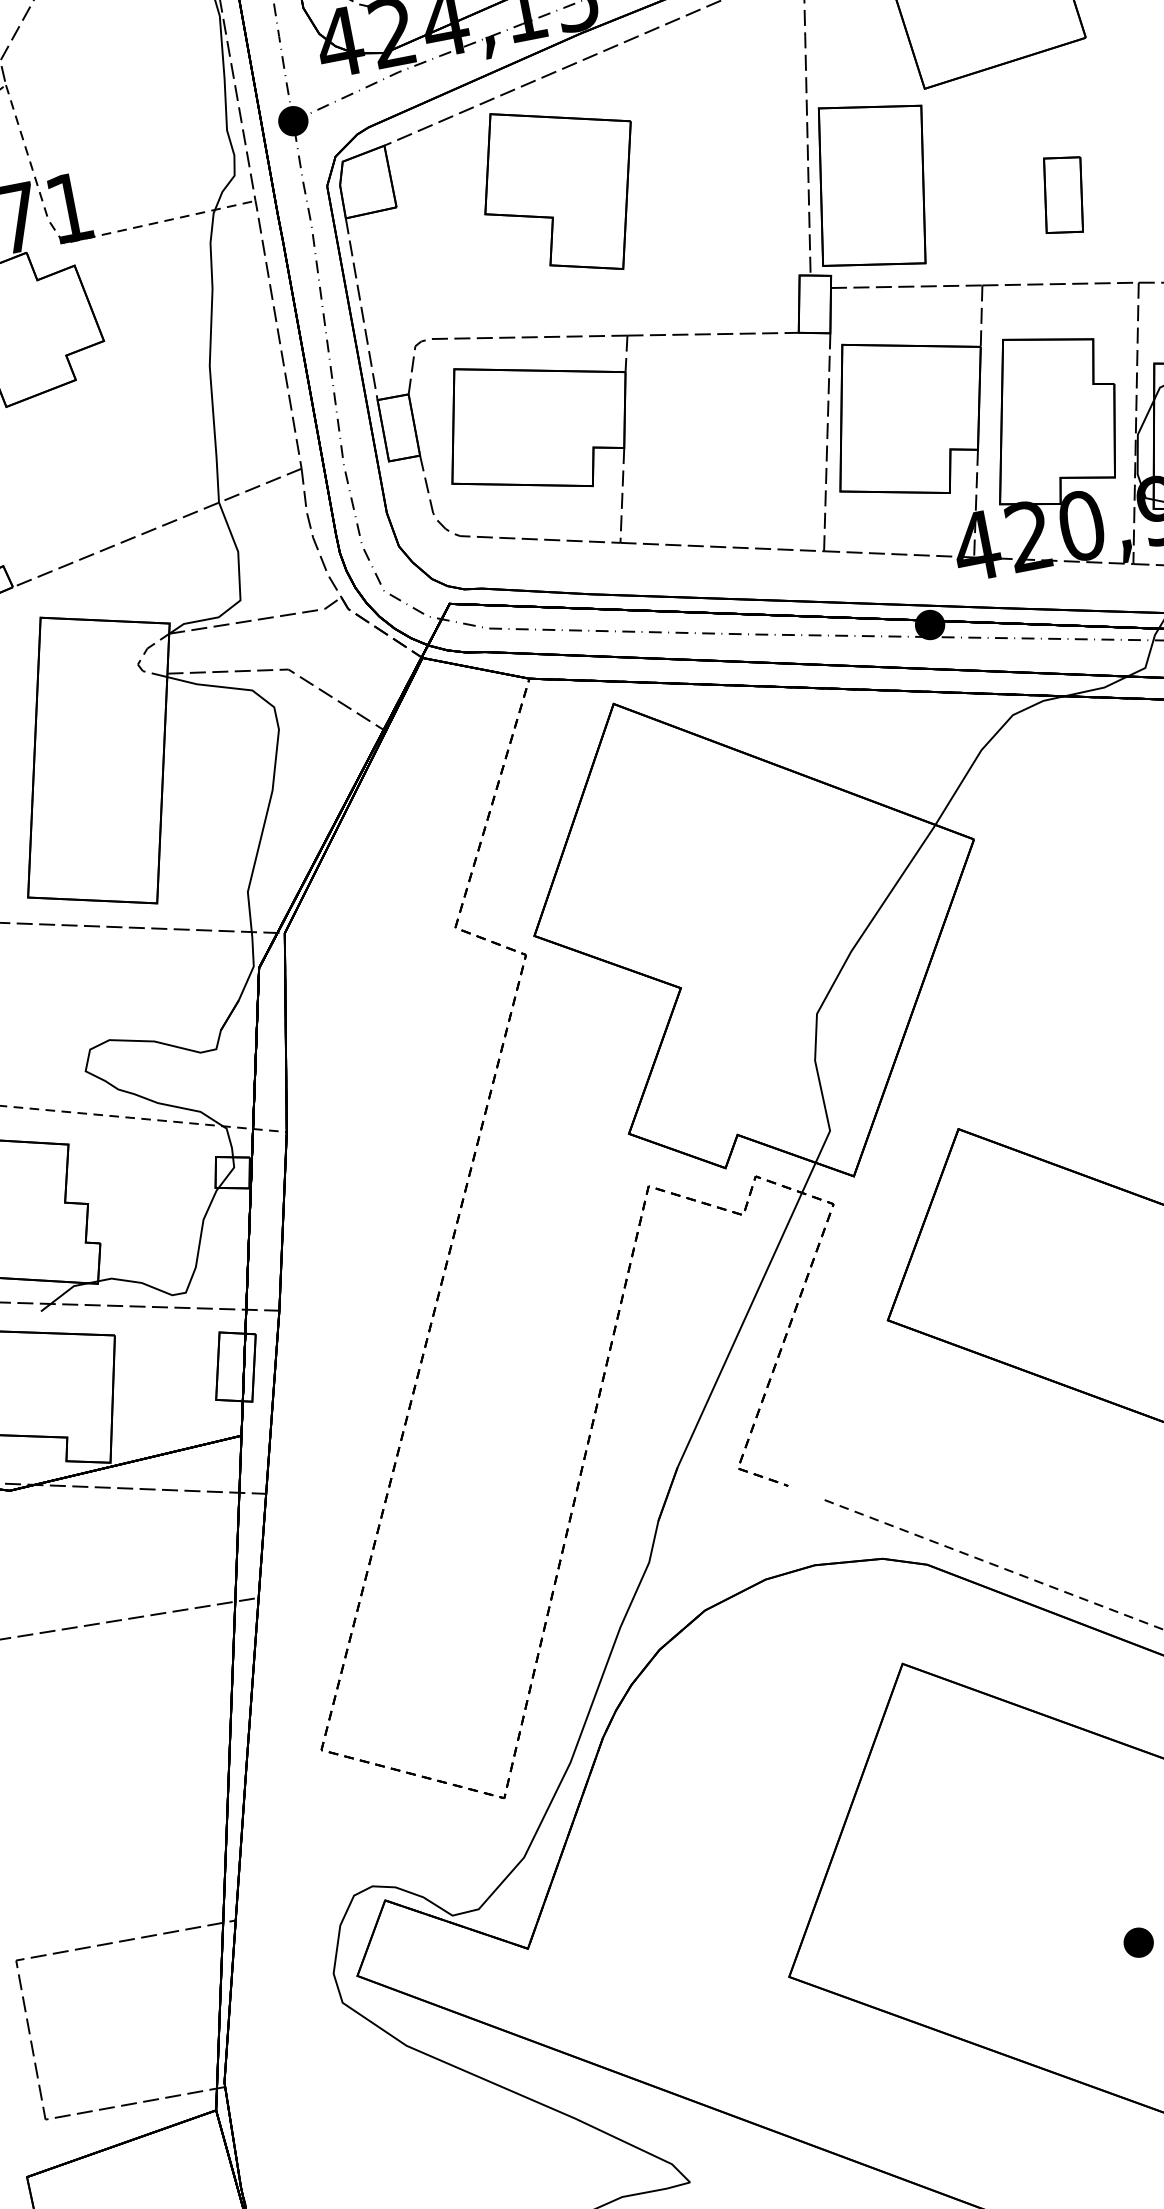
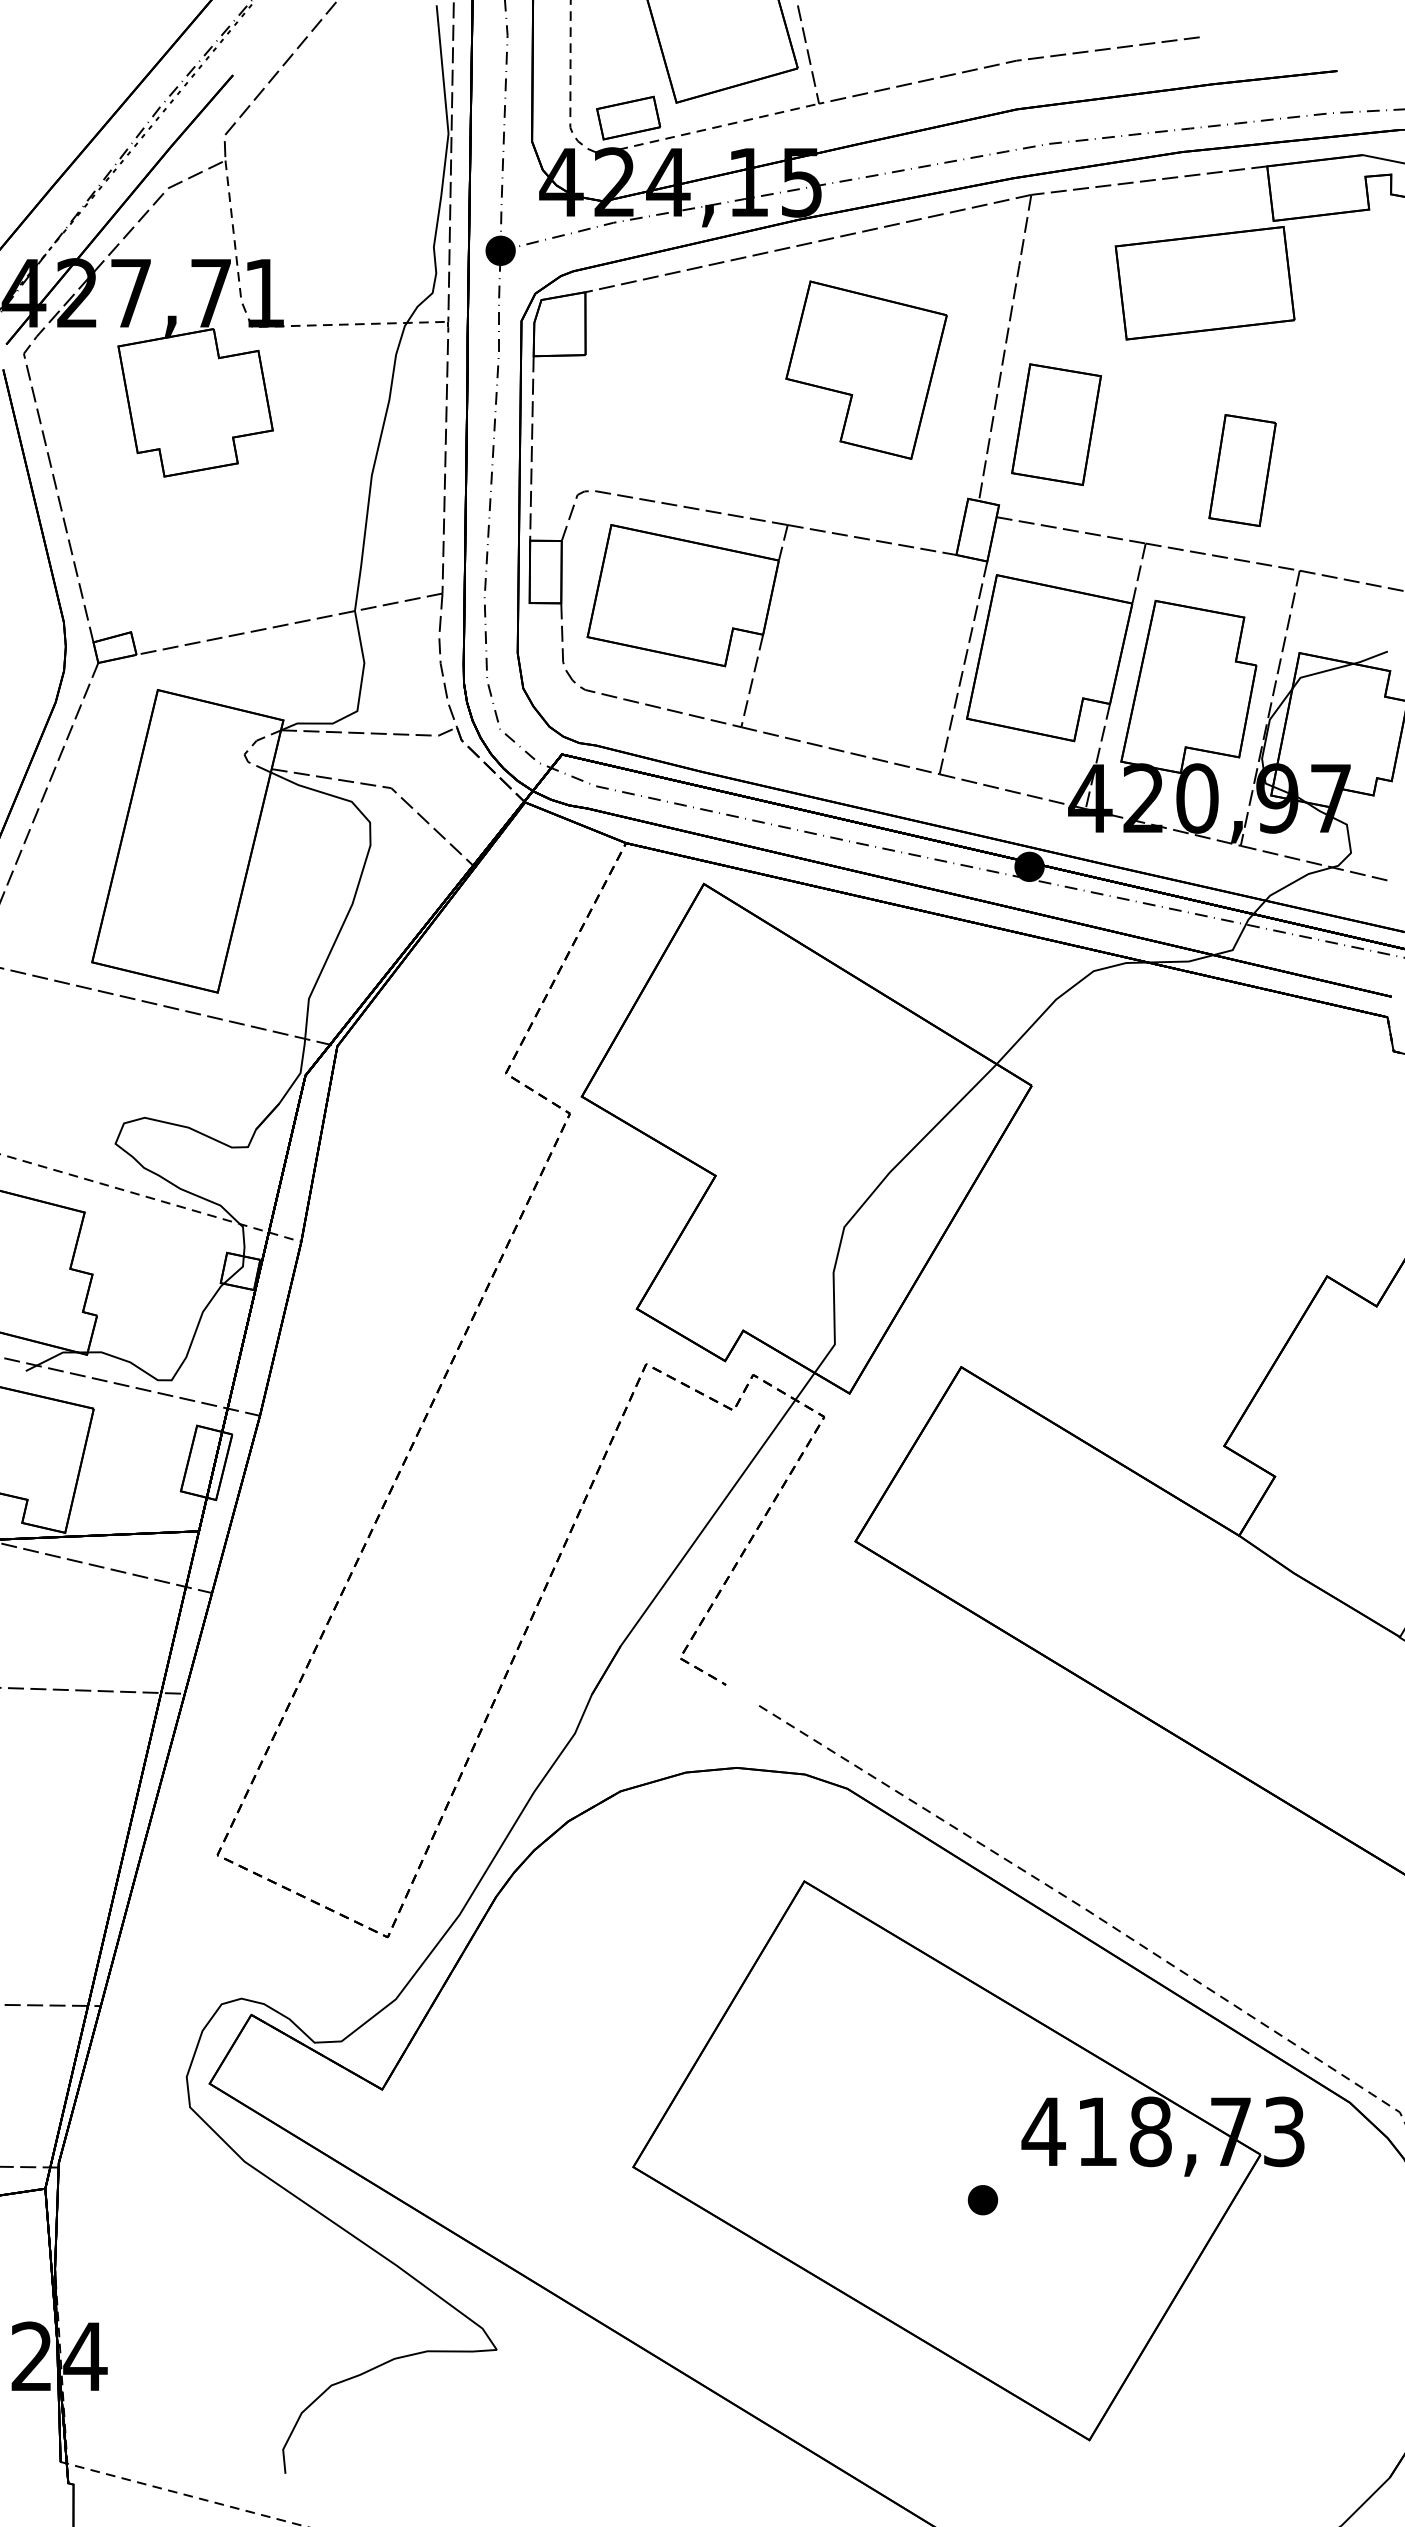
part: (872, 185) -> (1056, 424), size x0.7
part: (562, 189) -> (866, 369), moved
part: (1063, 194) -> (1242, 469), size x1.4

